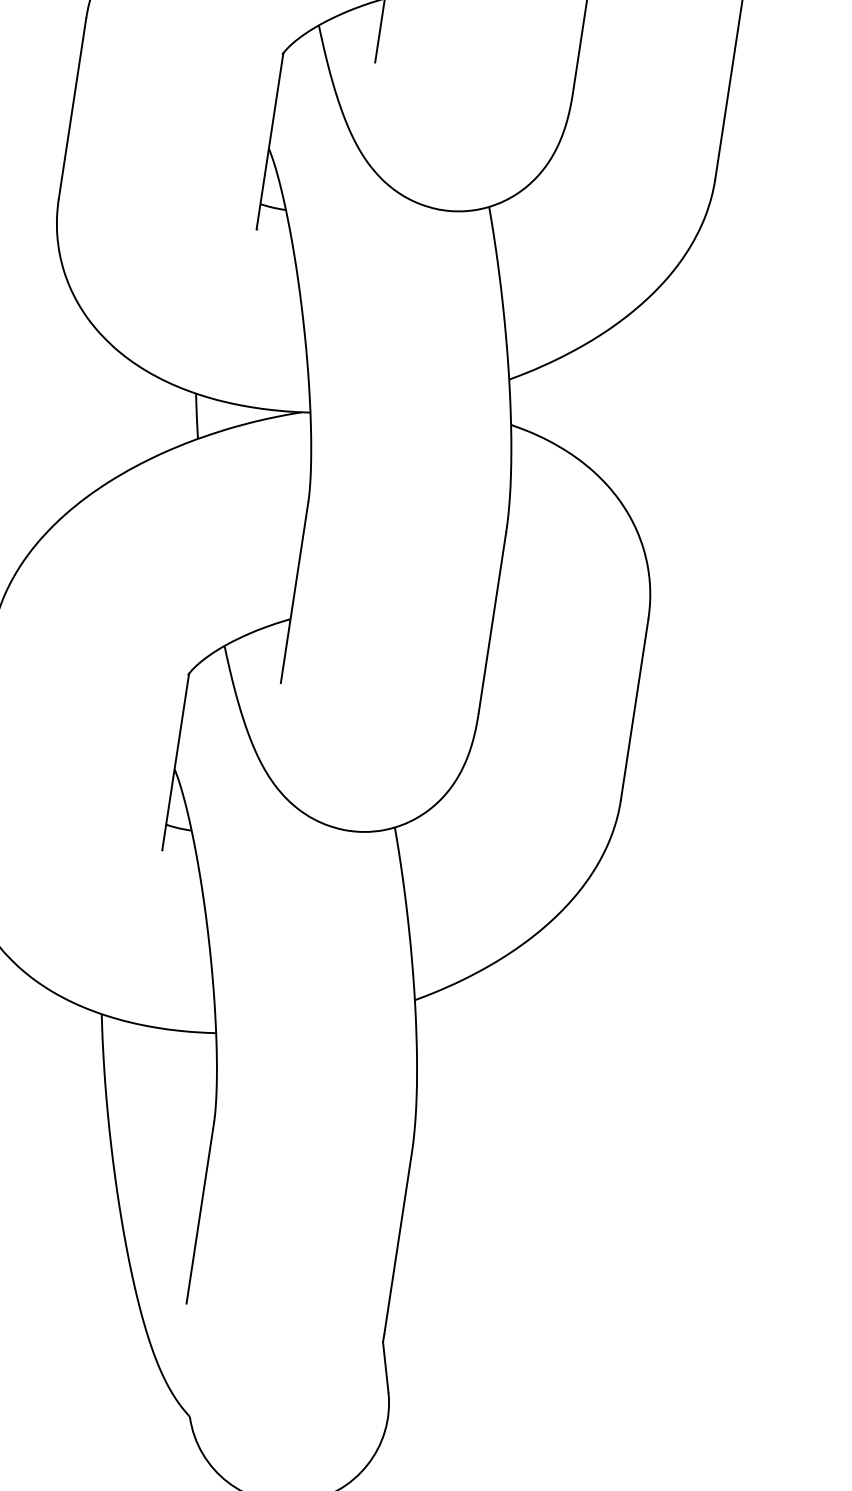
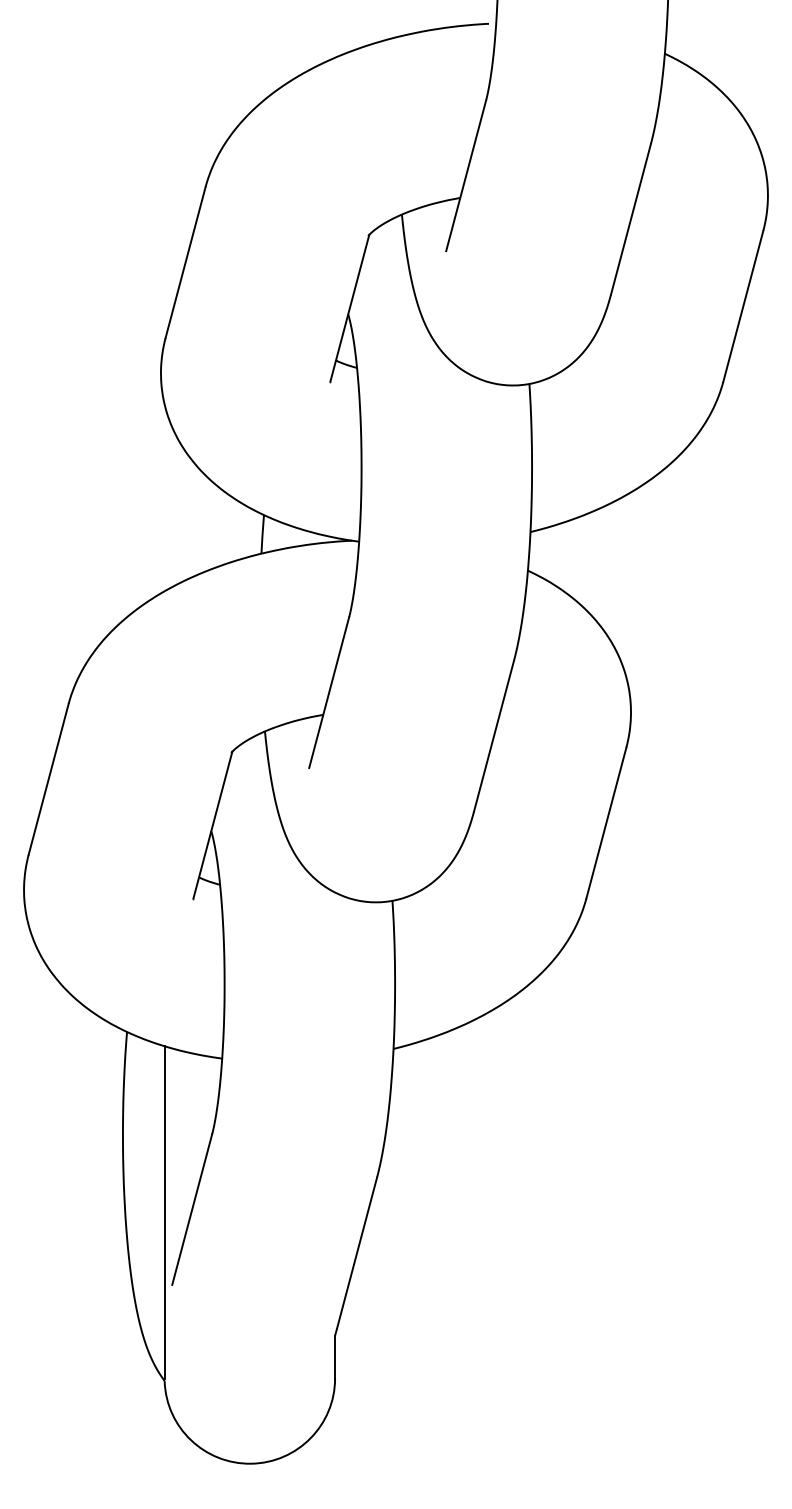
line: (168, 1220) -> (164, 1212), added

